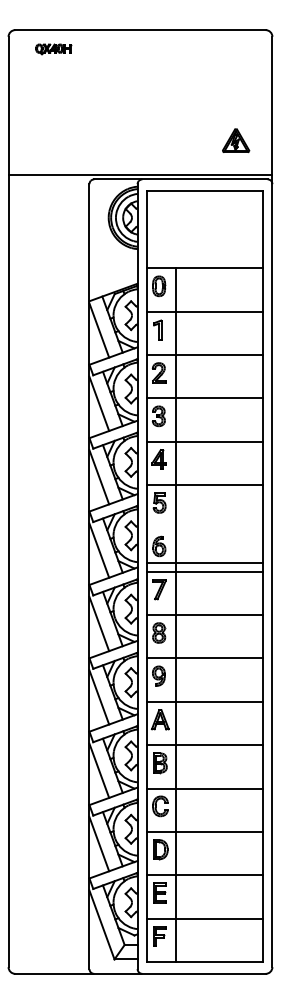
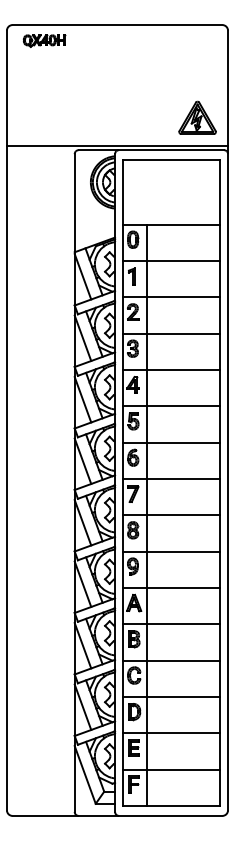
part: (53, 49) -> (44, 41), size x1.43
part: (235, 140) -> (197, 117), size x1.67
line: (204, 563) -> (171, 442), moved

